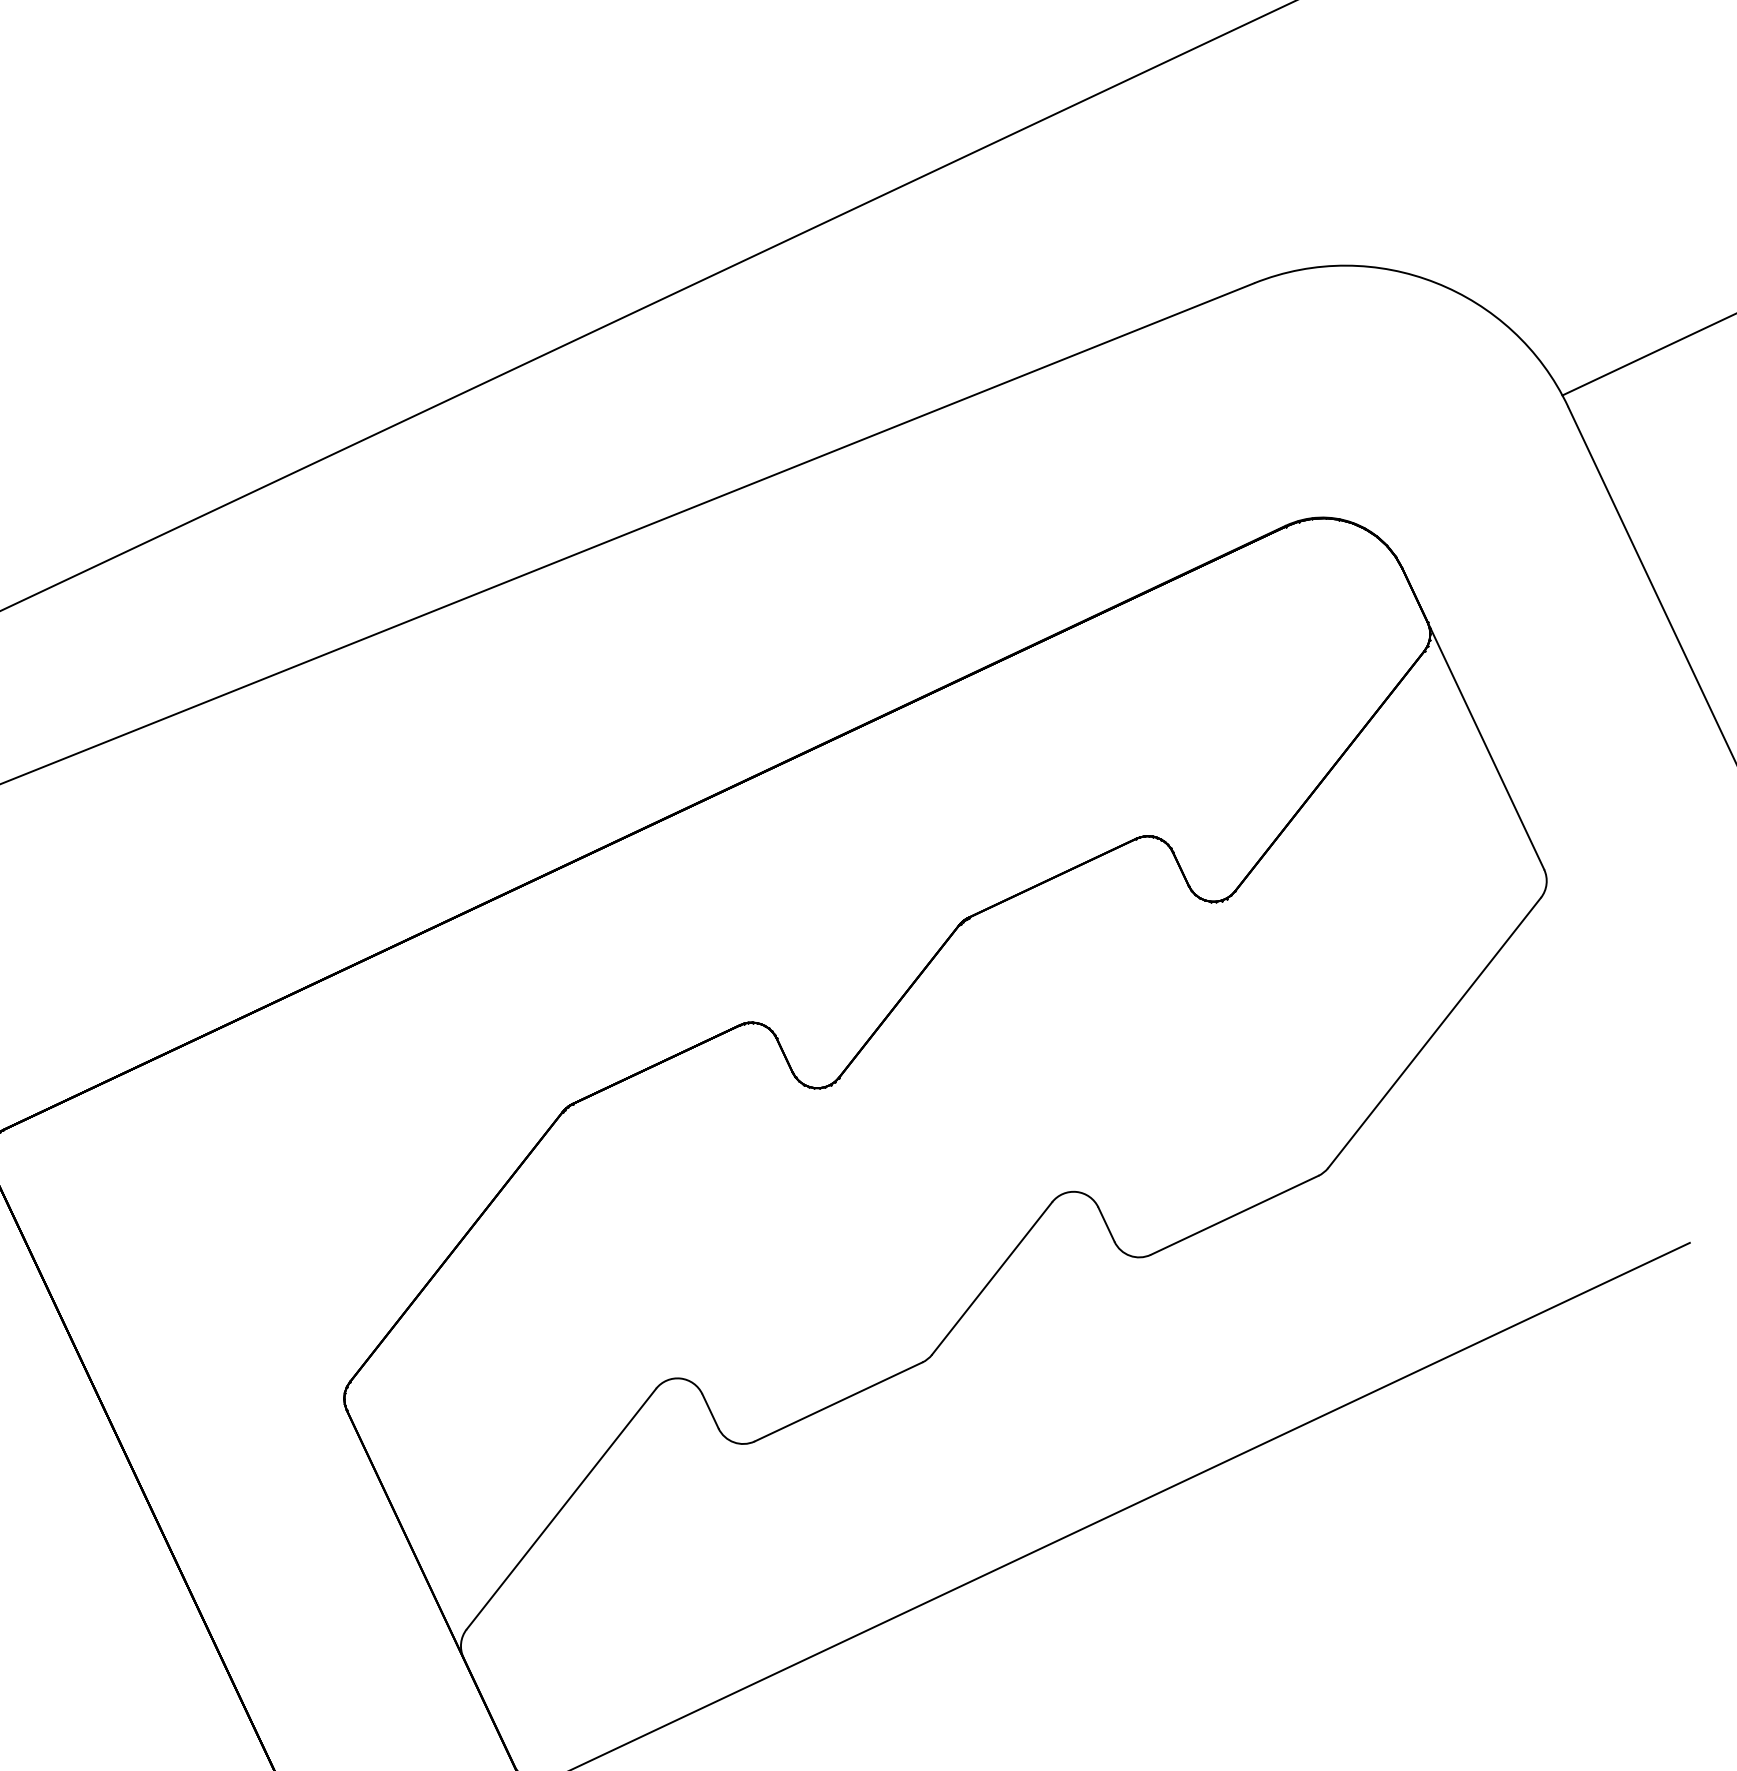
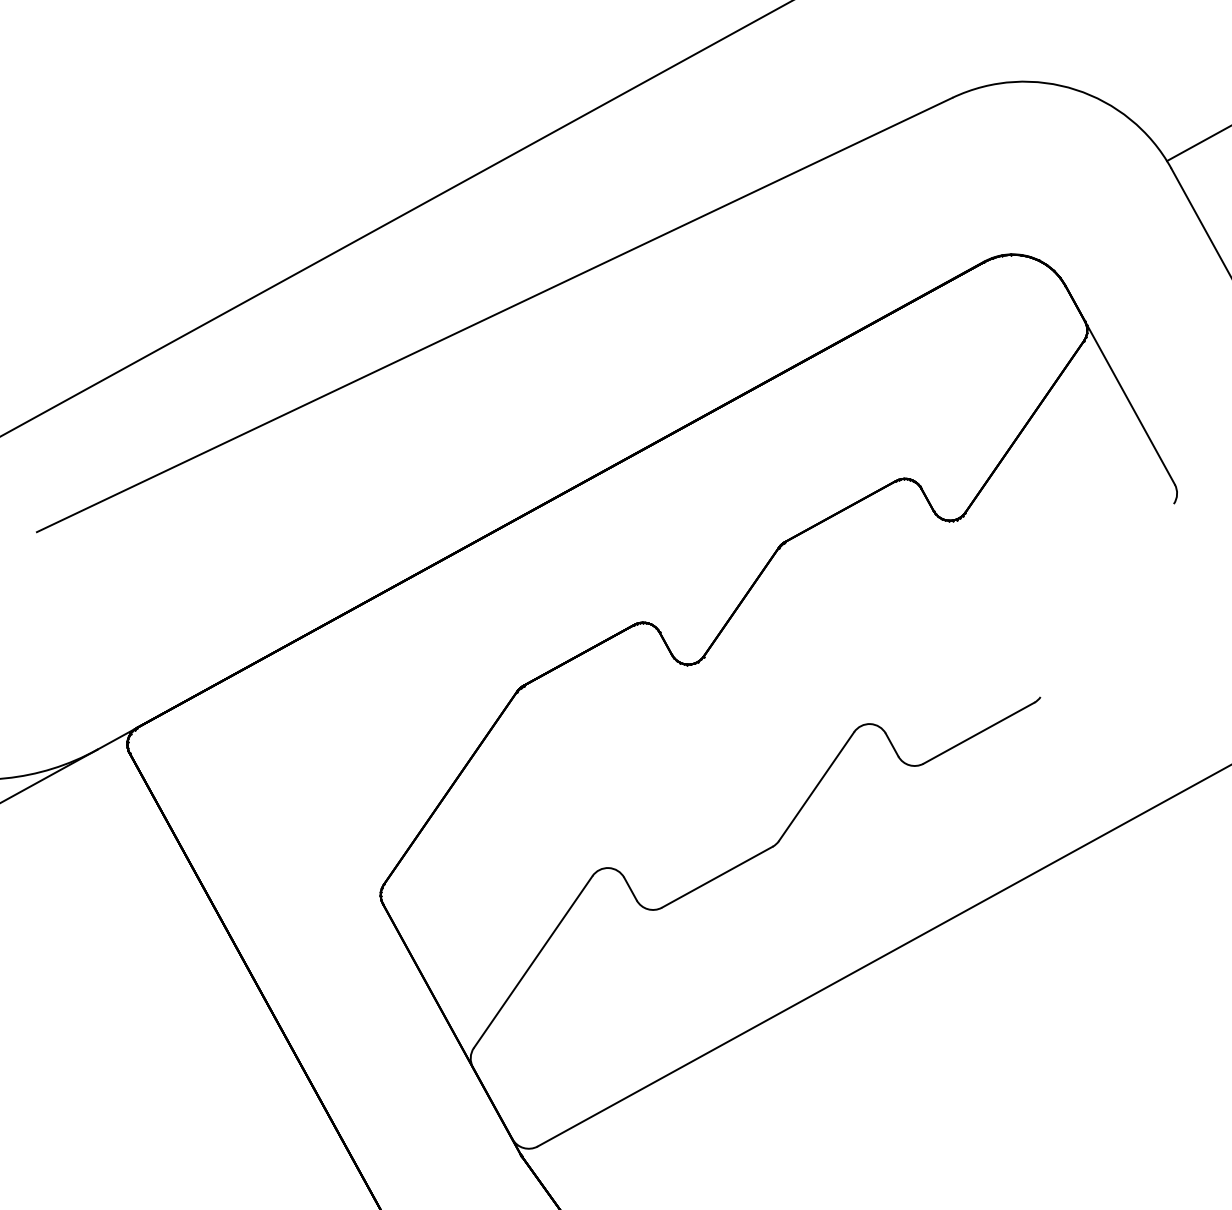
line: (1433, 1032) -> (1106, 600), removed

